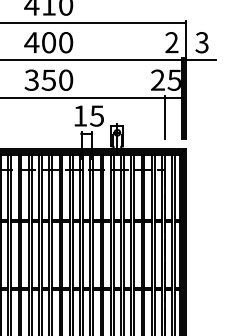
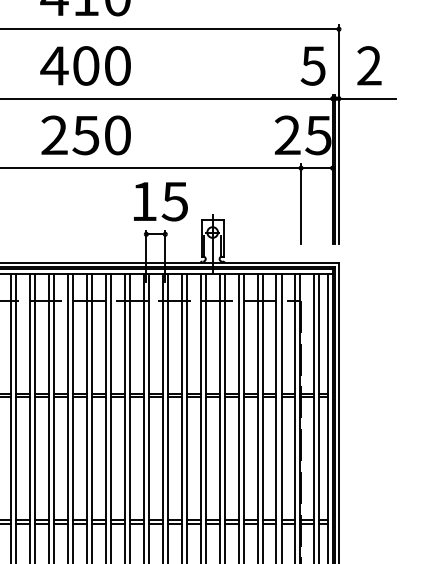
text: (171, 42) -> (312, 65), 2 -> 5
text: (201, 42) -> (368, 65), 3 -> 2
text: (31, 80) -> (53, 135), 350 -> 250

